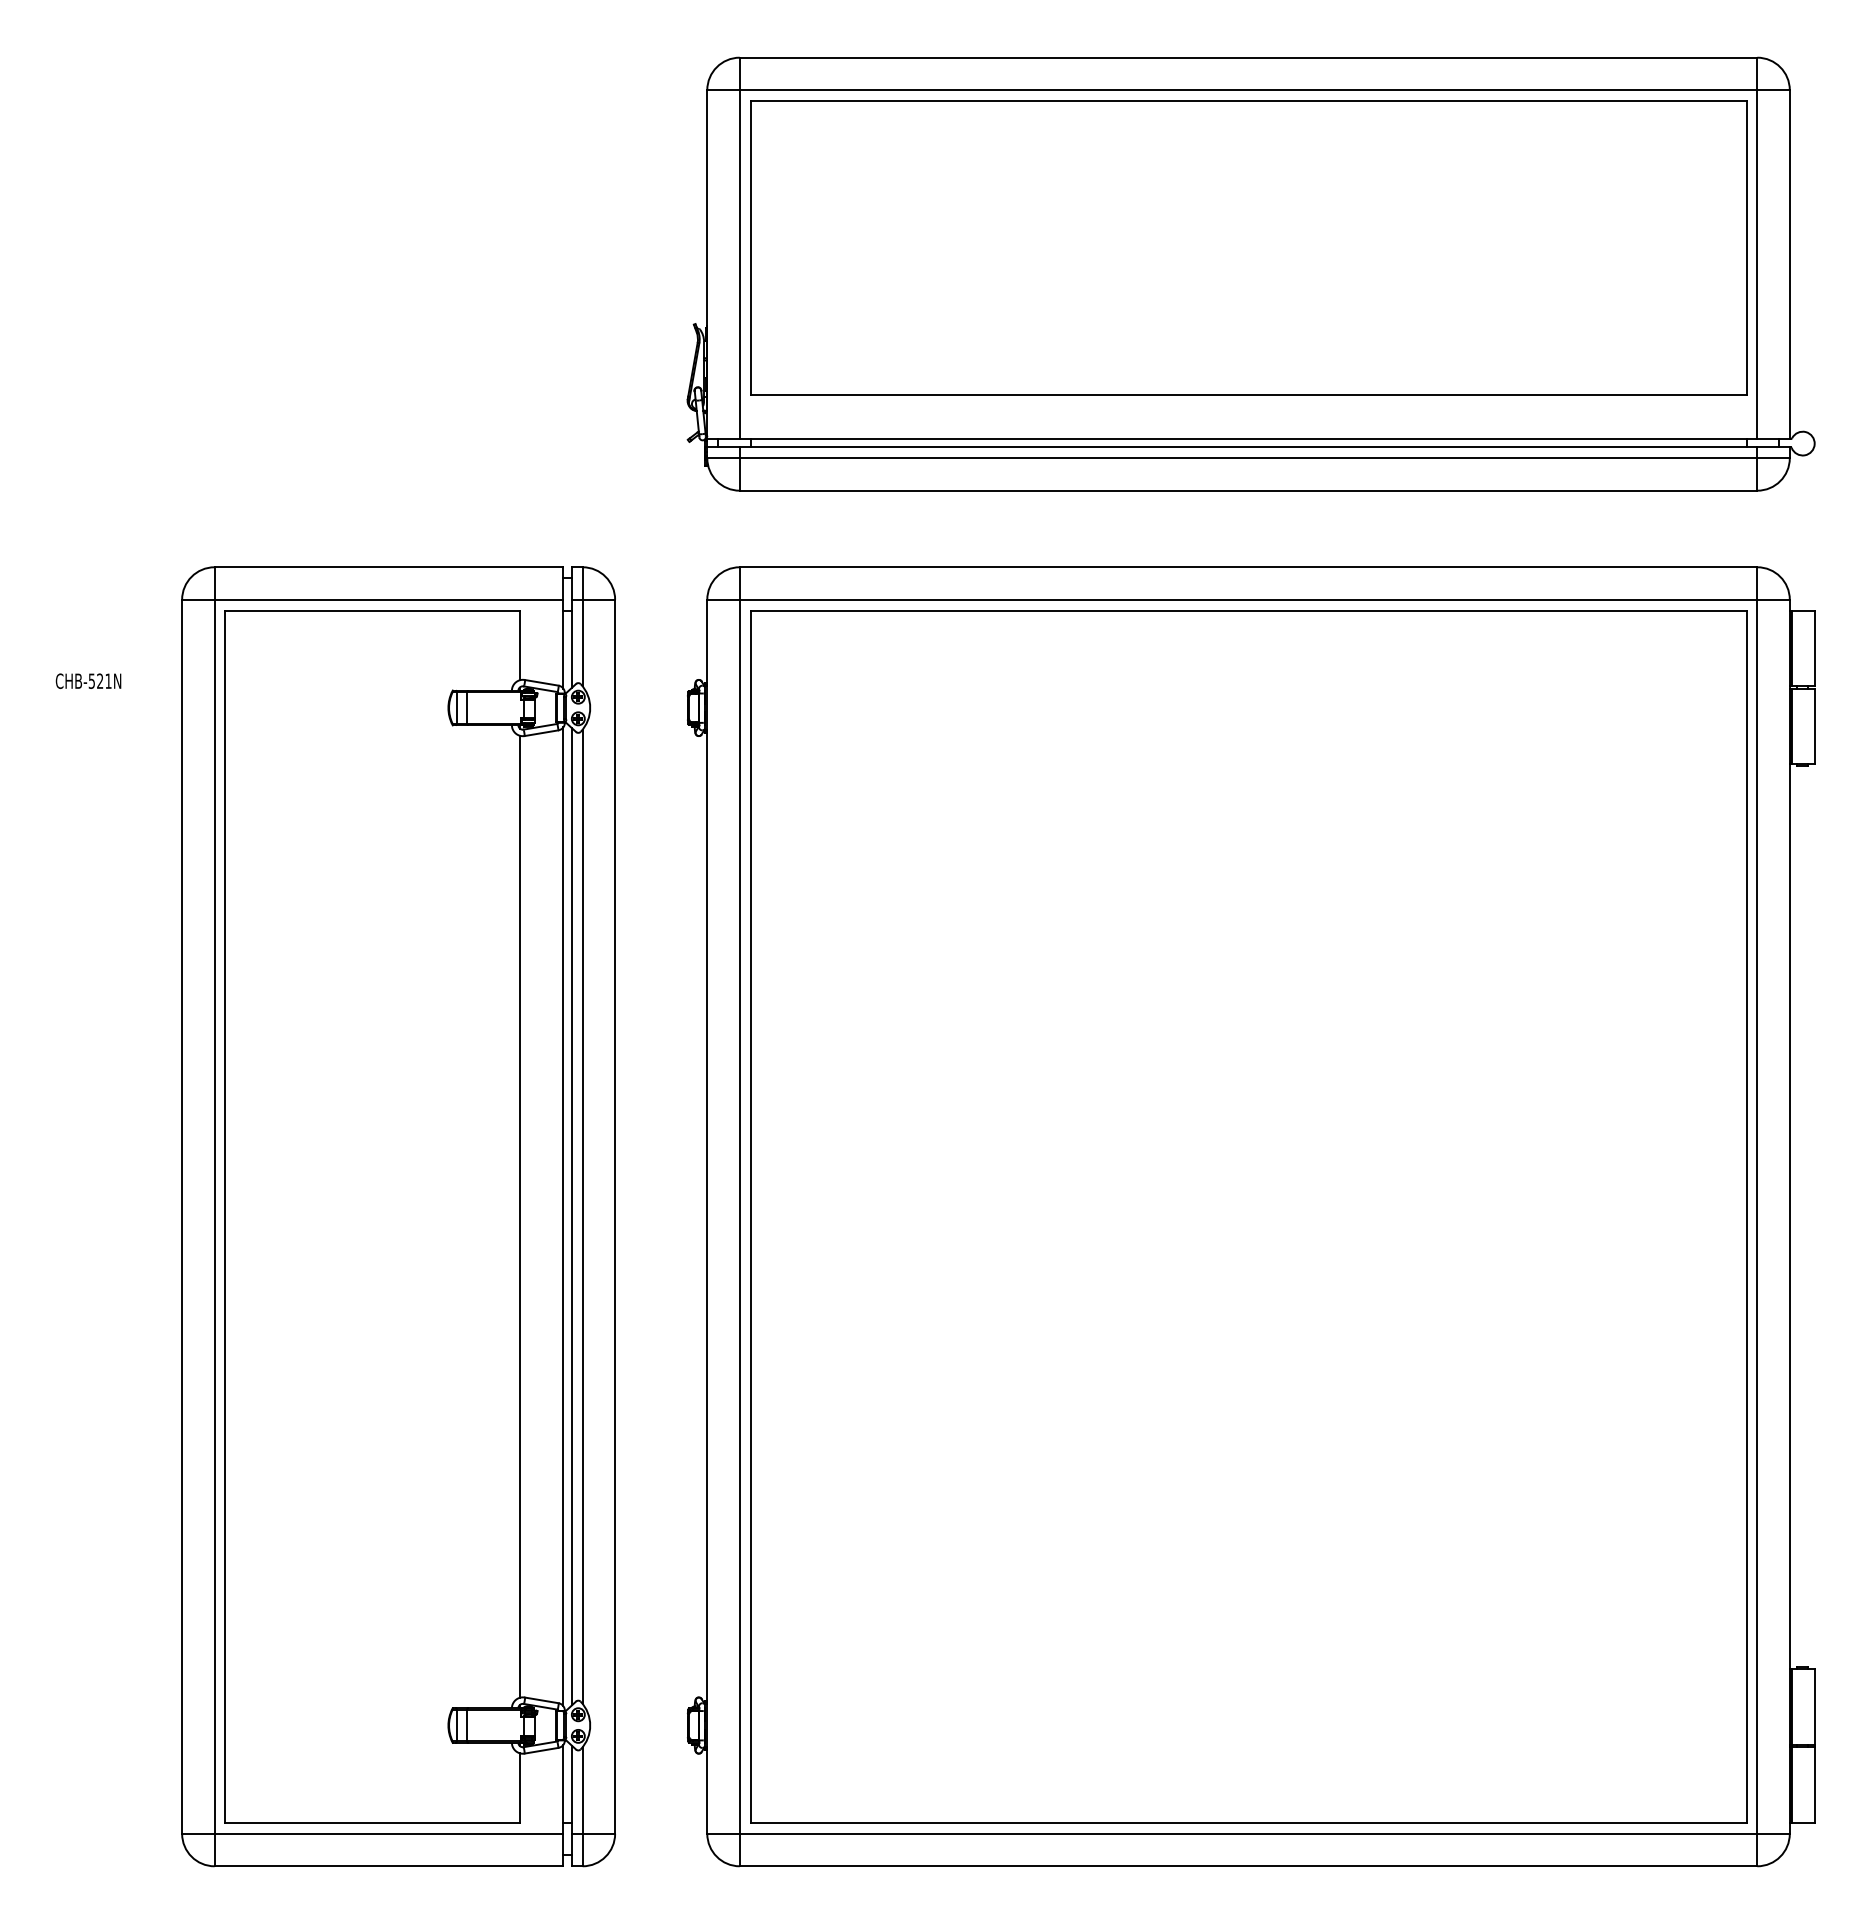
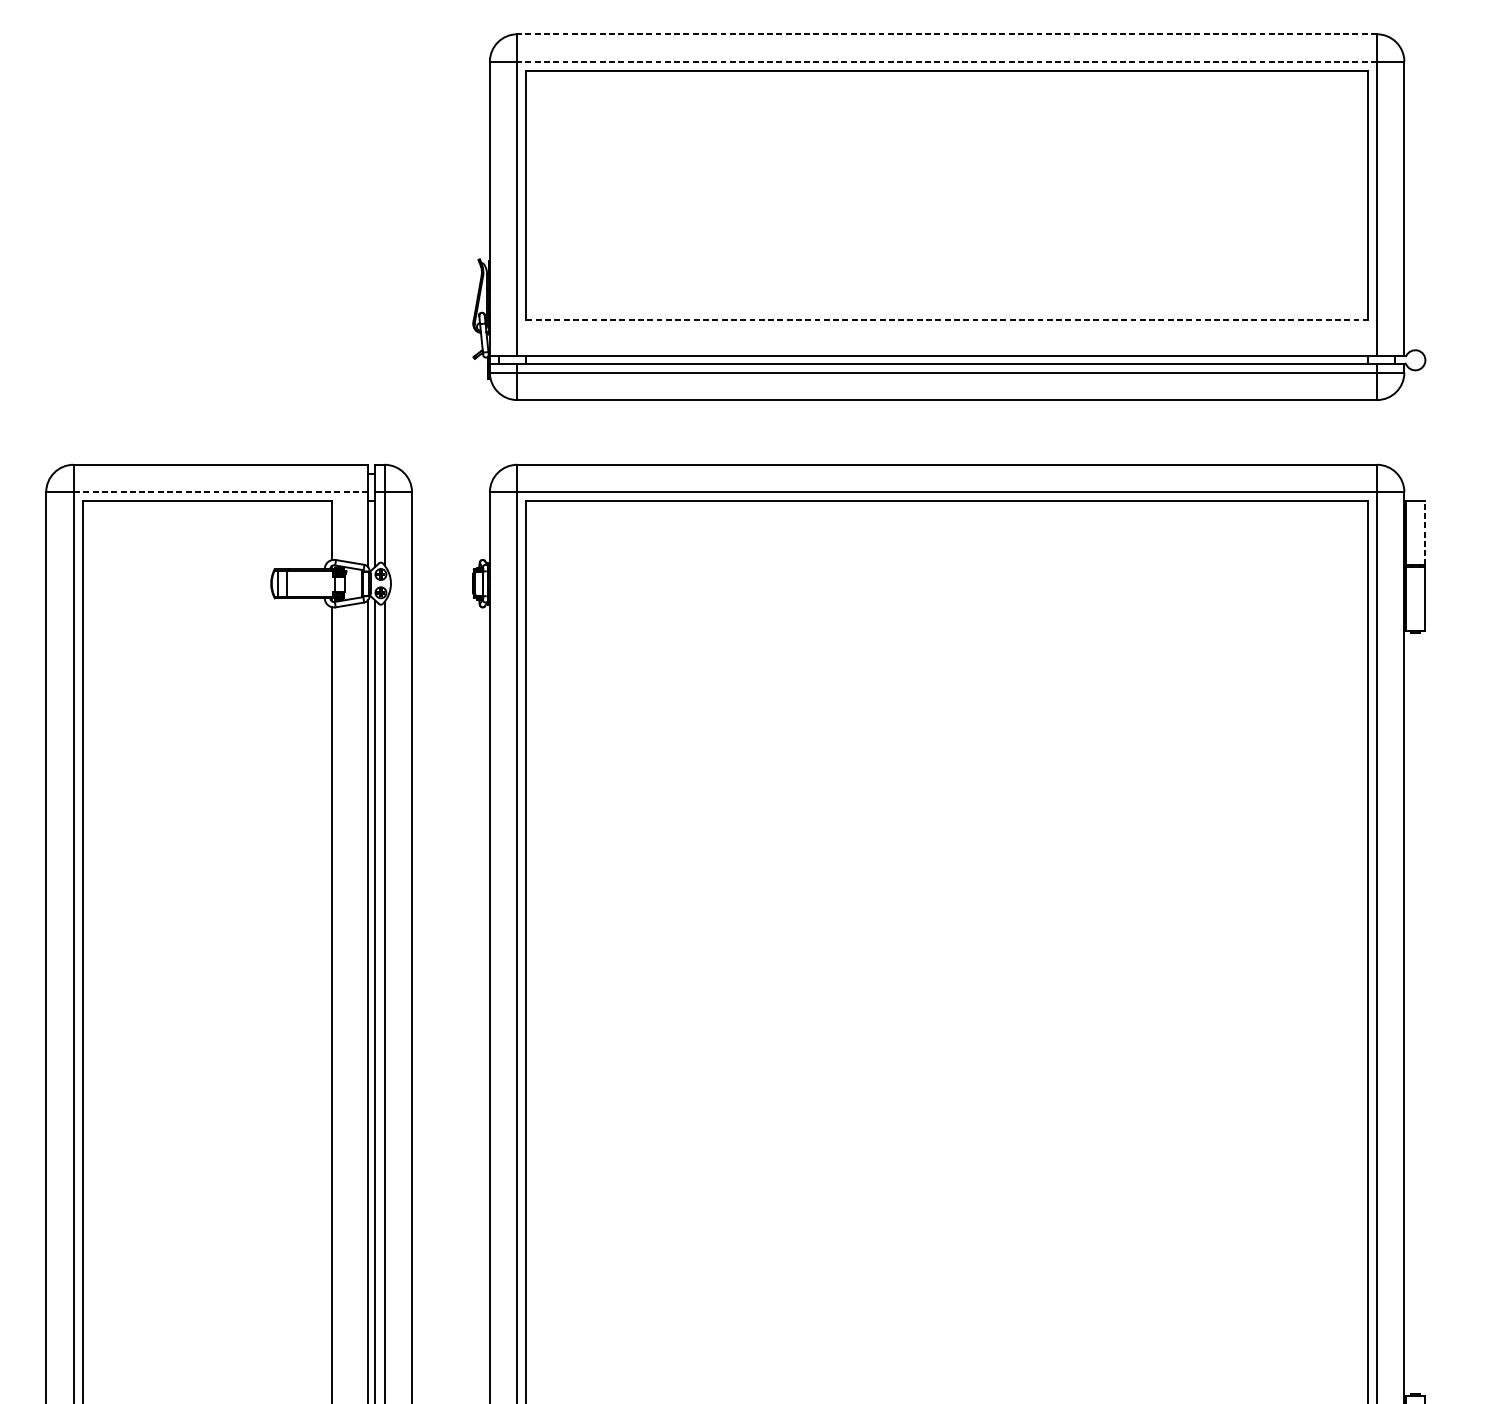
line: (1248, 57) -> (947, 34), solid -> dashed
line: (1248, 90) -> (947, 62), solid -> dashed
line: (1248, 395) -> (947, 319), solid -> dashed
line: (388, 599) -> (220, 492), solid -> dashed
line: (1814, 648) -> (1425, 533), solid -> dashed

